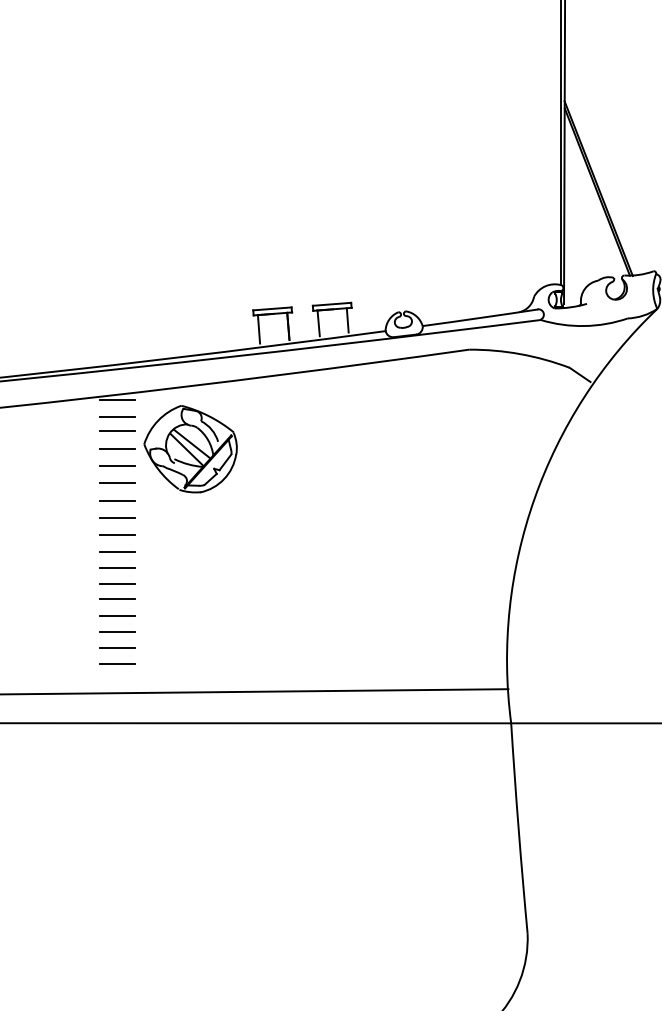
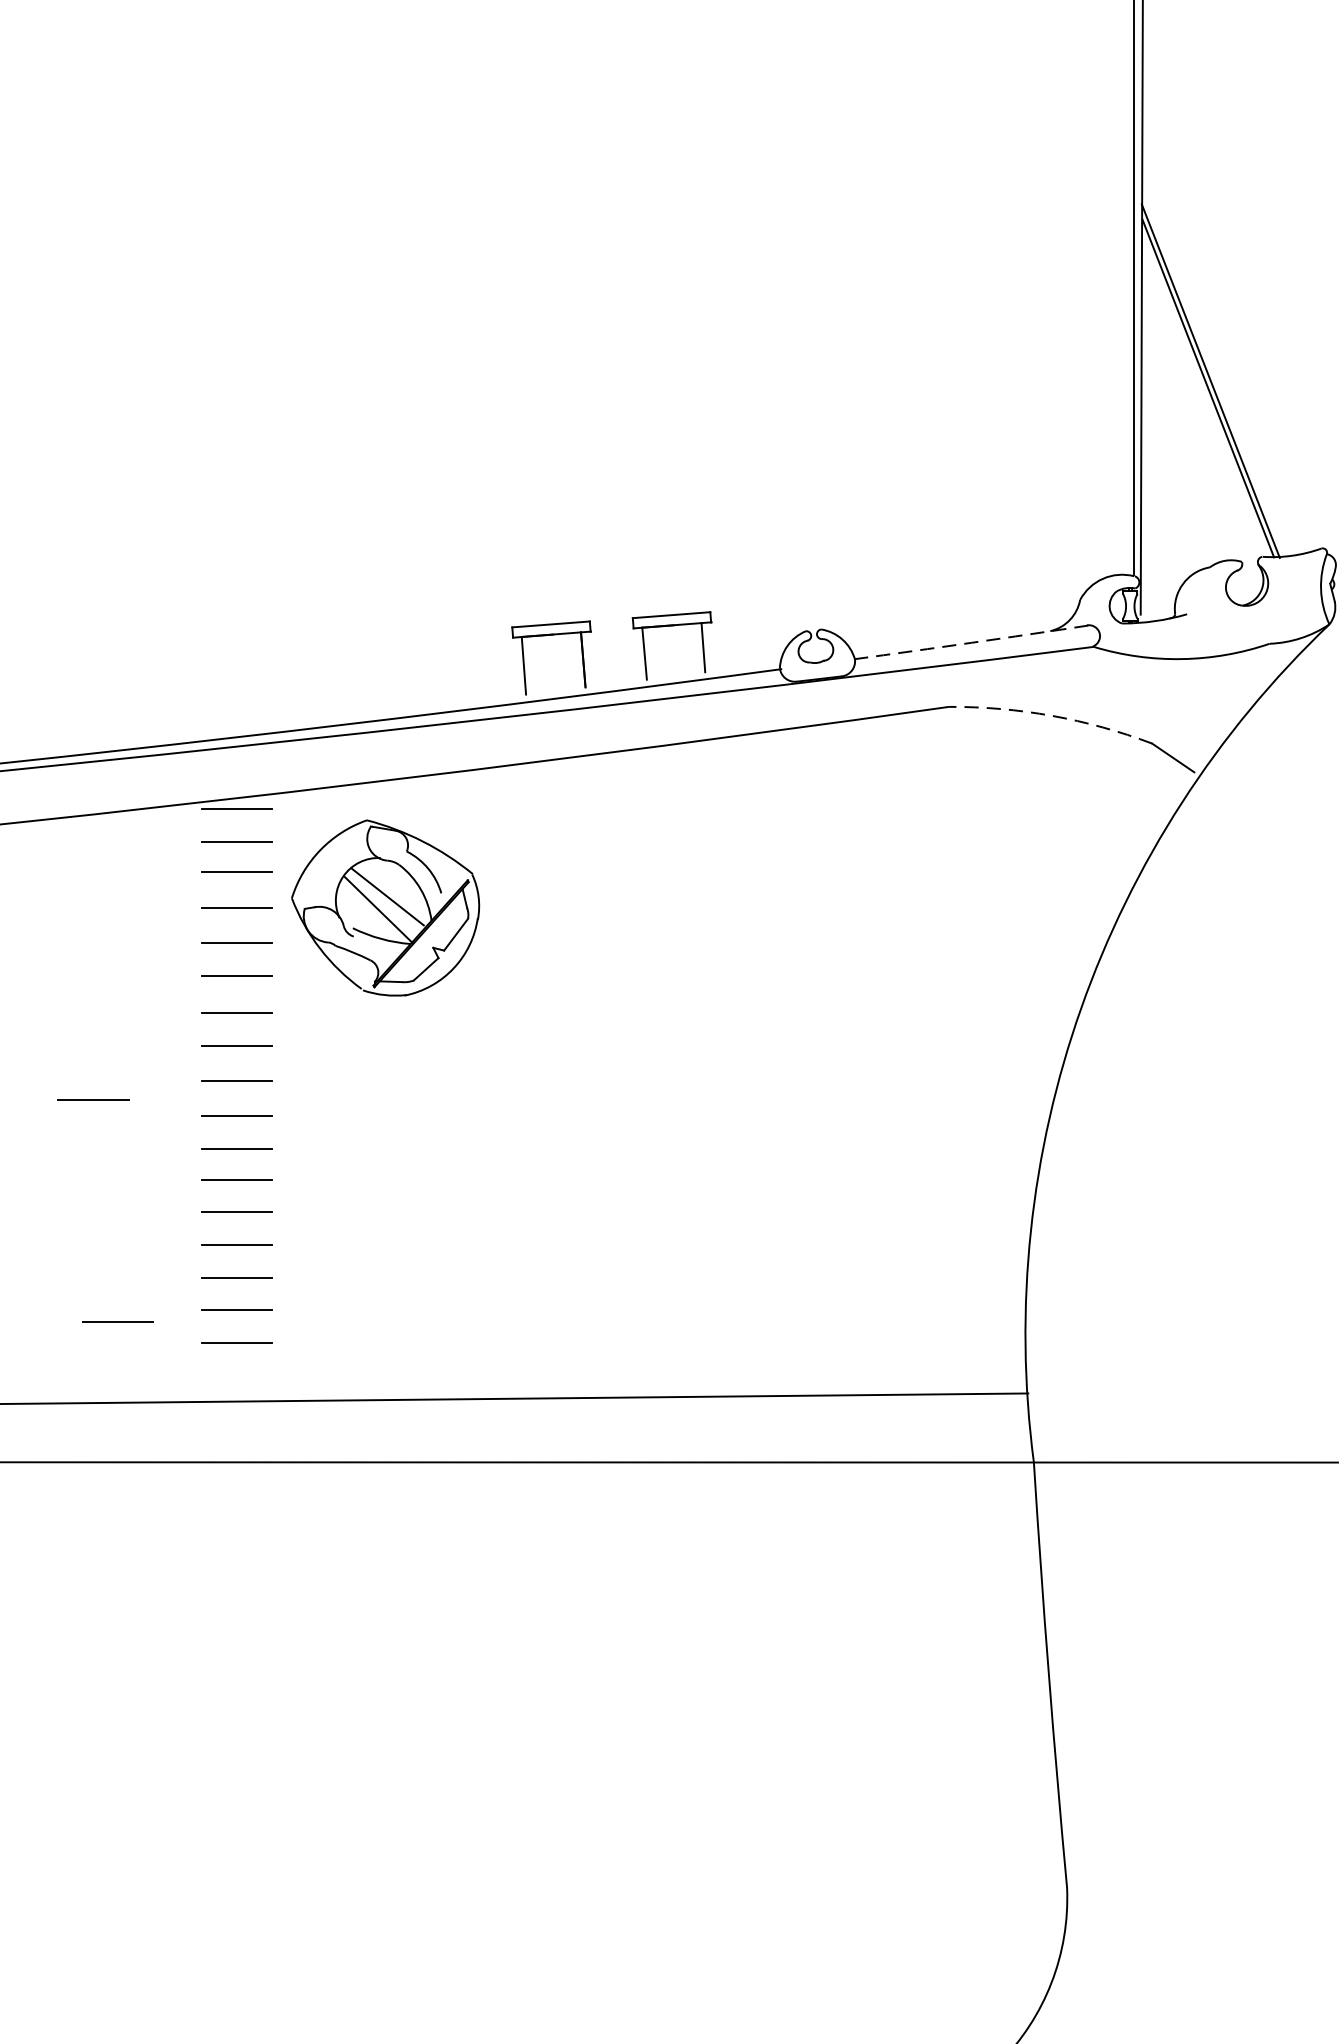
arc: (480, 317) -> (971, 641), solid -> dashed
arc: (520, 354) -> (1052, 716), solid -> dashed
line: (46, 543) -> (94, 1098), added
line: (58, 653) -> (118, 1321), added

